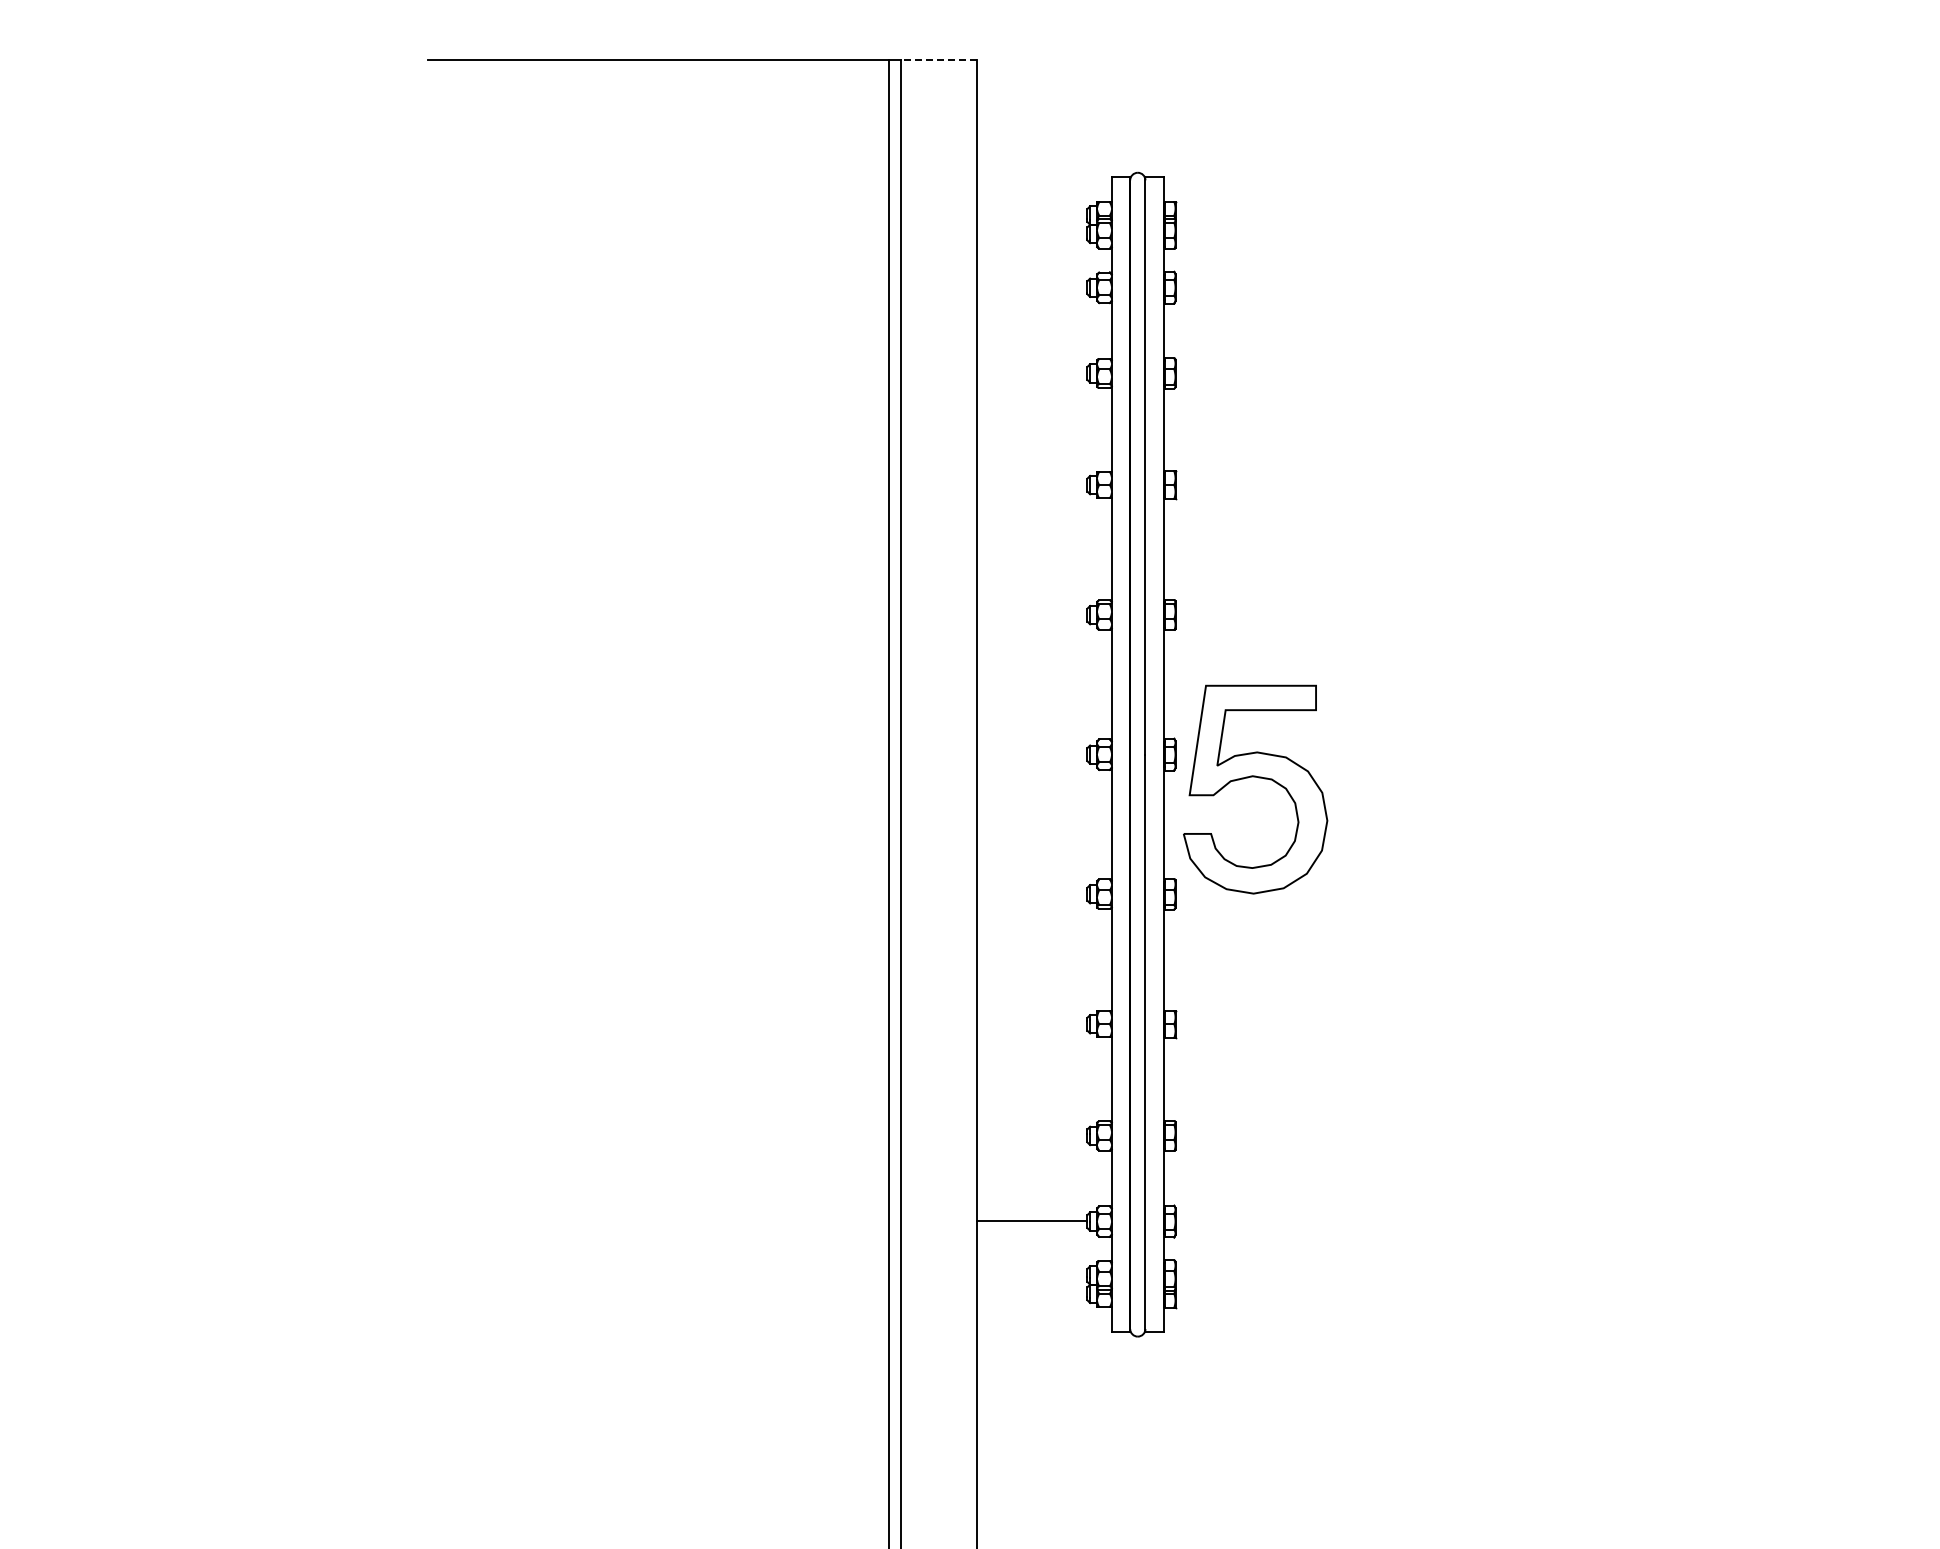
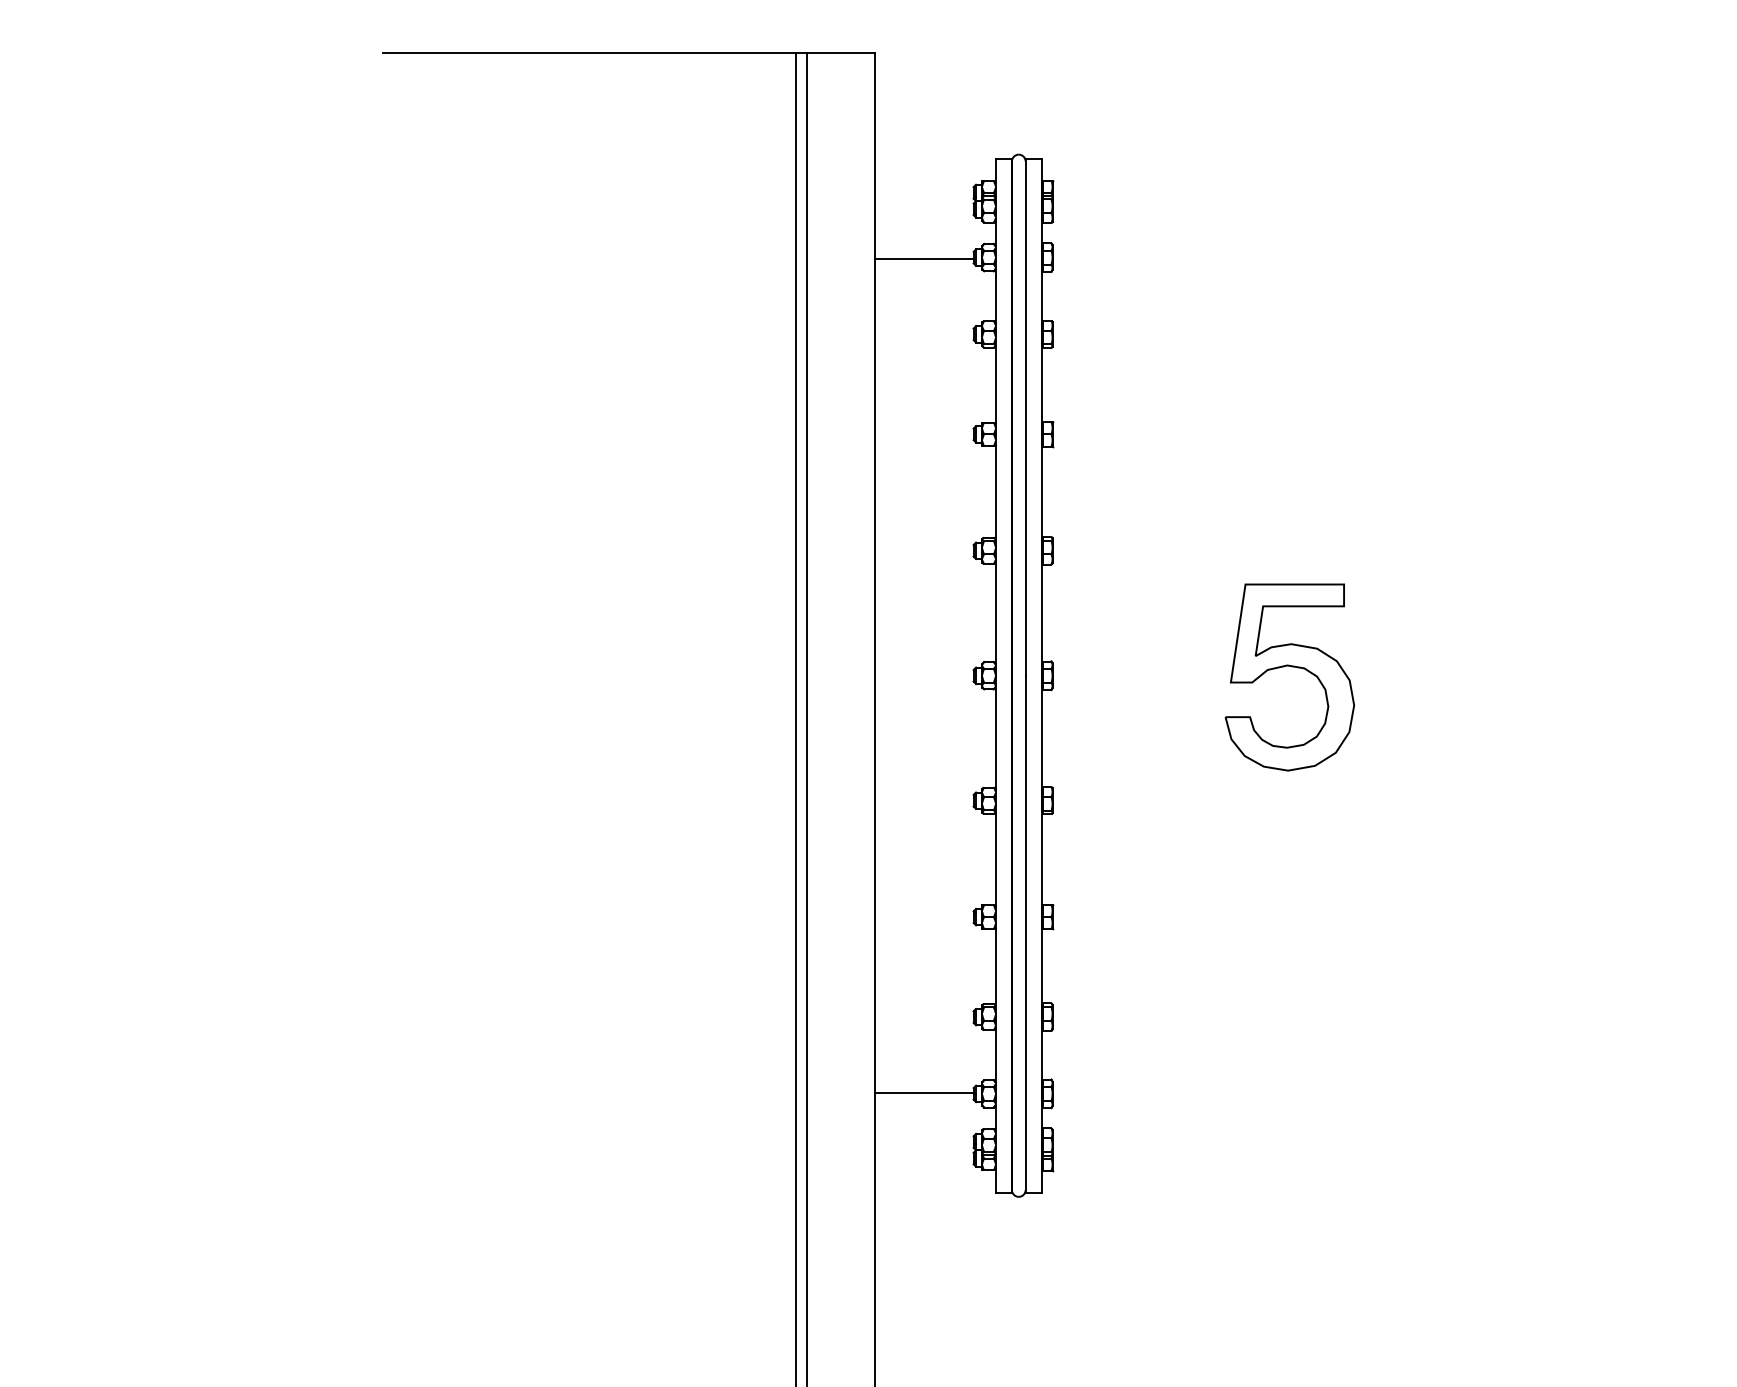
line: (938, 59) -> (840, 53), dashed -> solid
line: (1032, 288) -> (924, 258), added
part: (1258, 778) -> (1292, 667), moved

